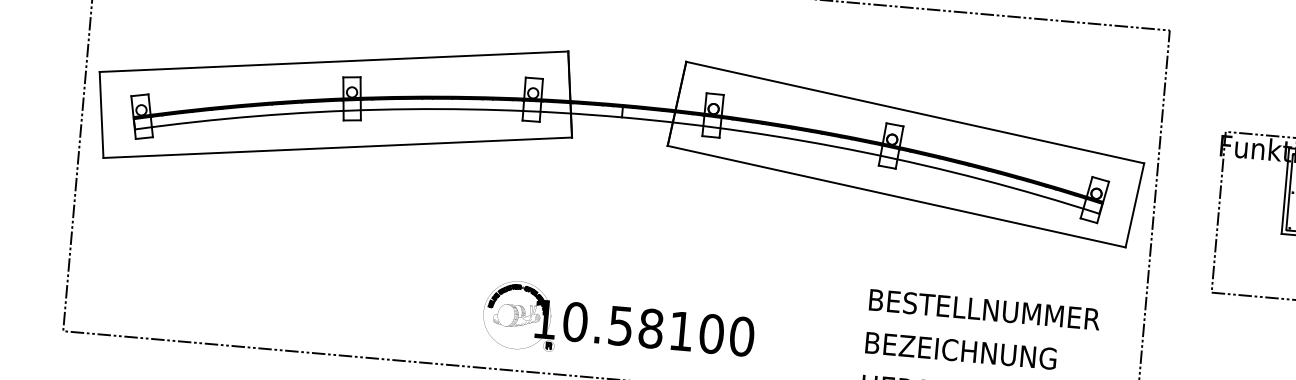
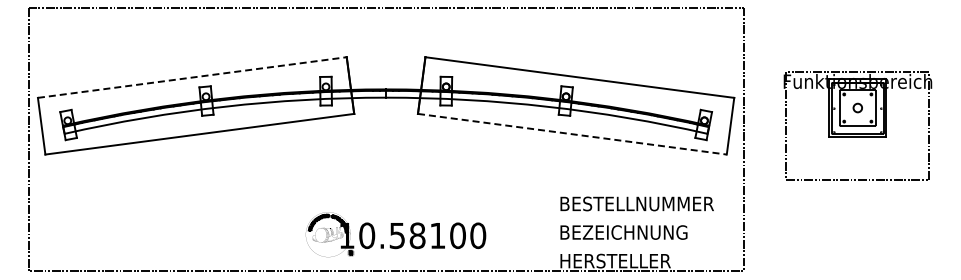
line: (334, 61) -> (192, 77), solid -> dashed
line: (896, 197) -> (572, 134), solid -> dashed

